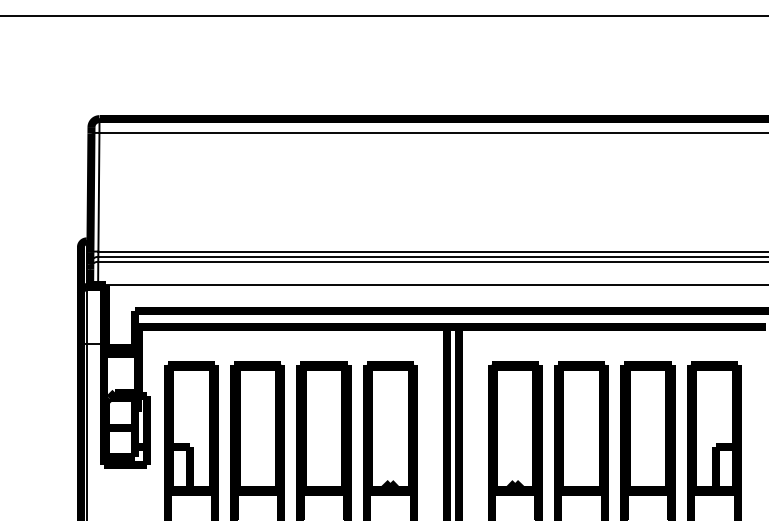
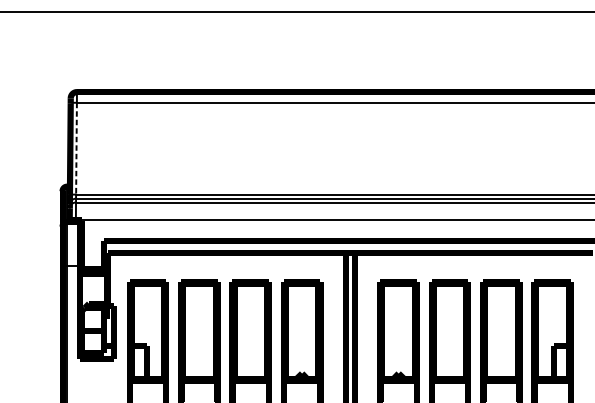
line: (98, 192) -> (76, 148), solid -> dashed

